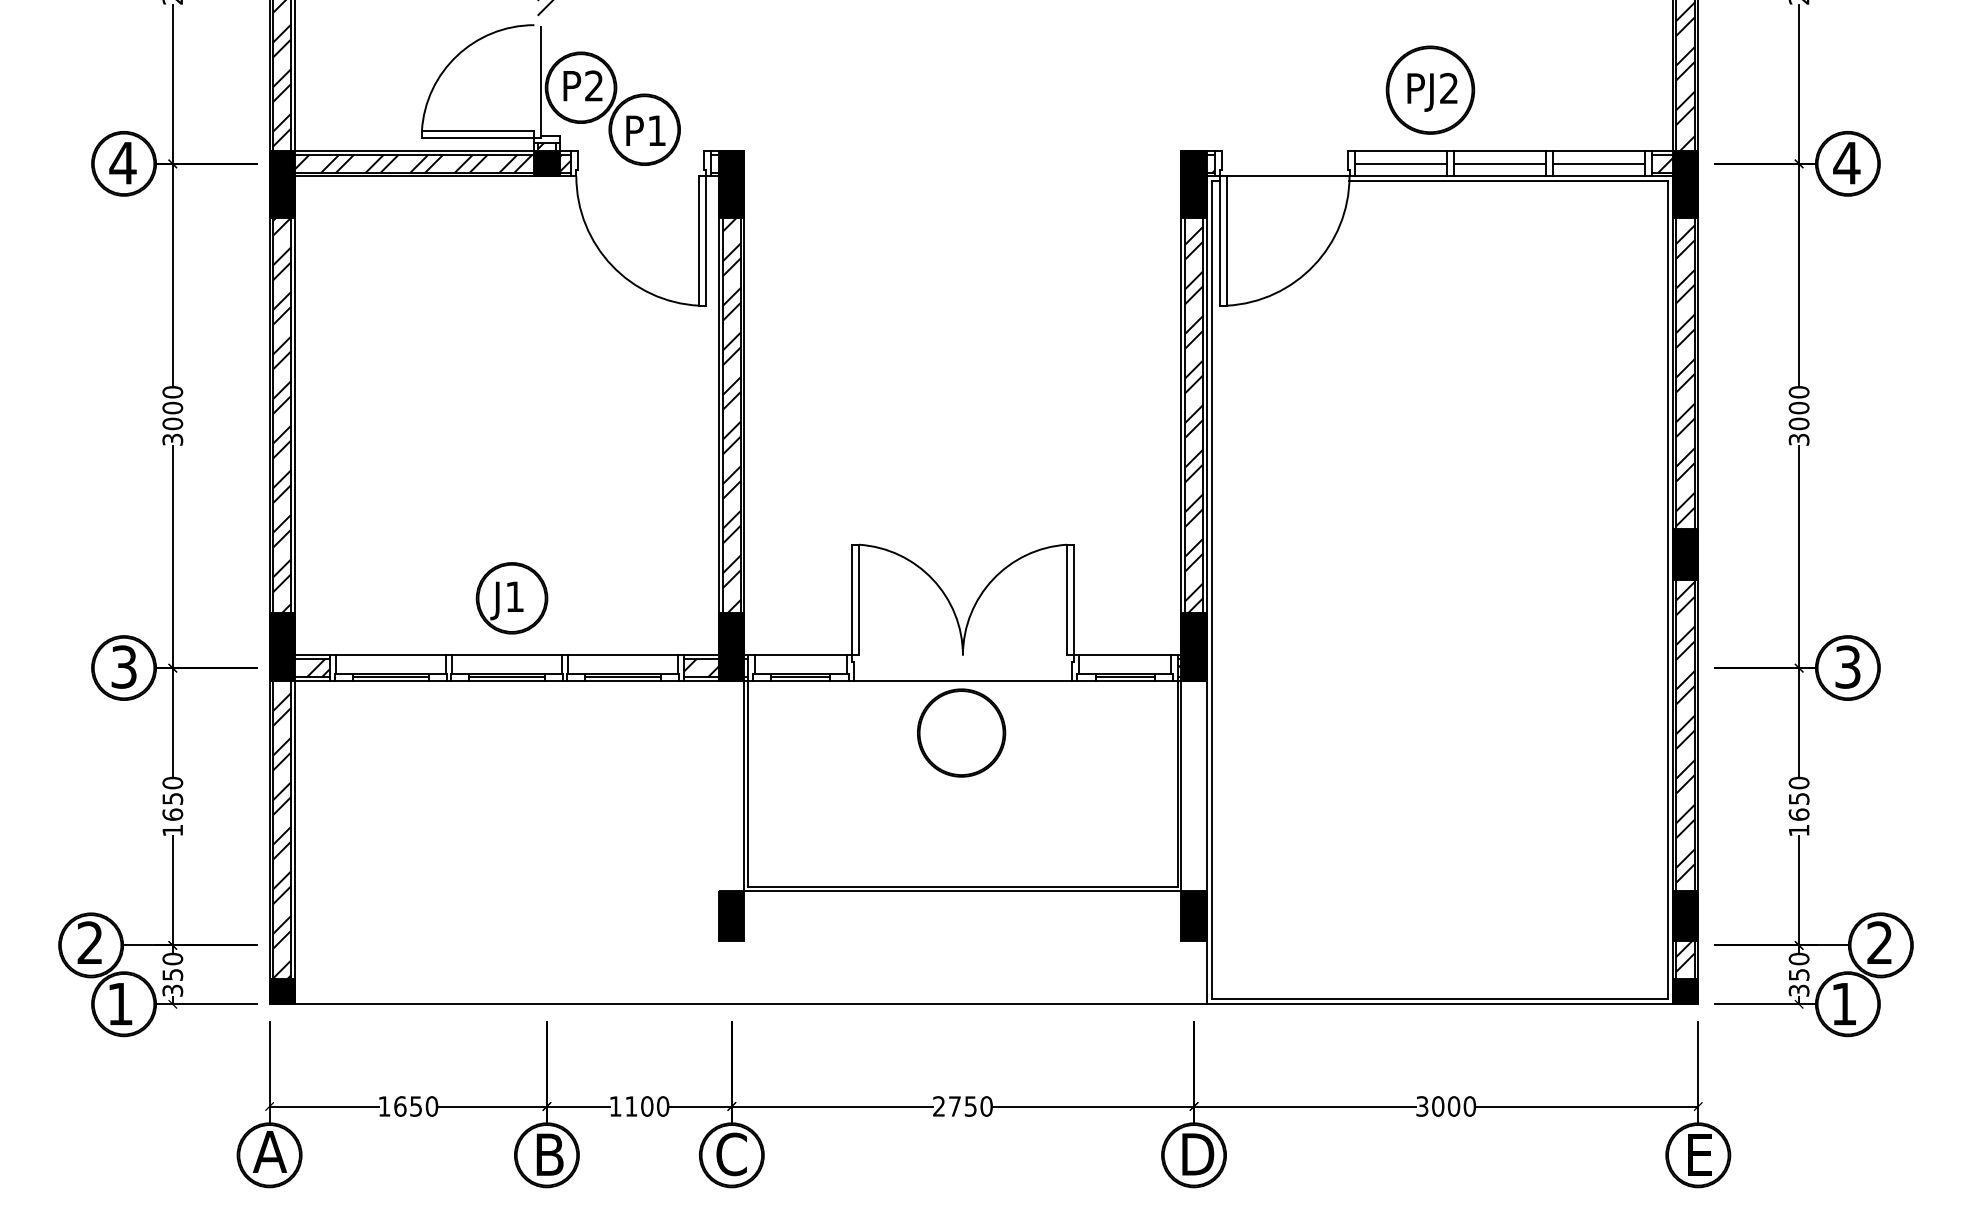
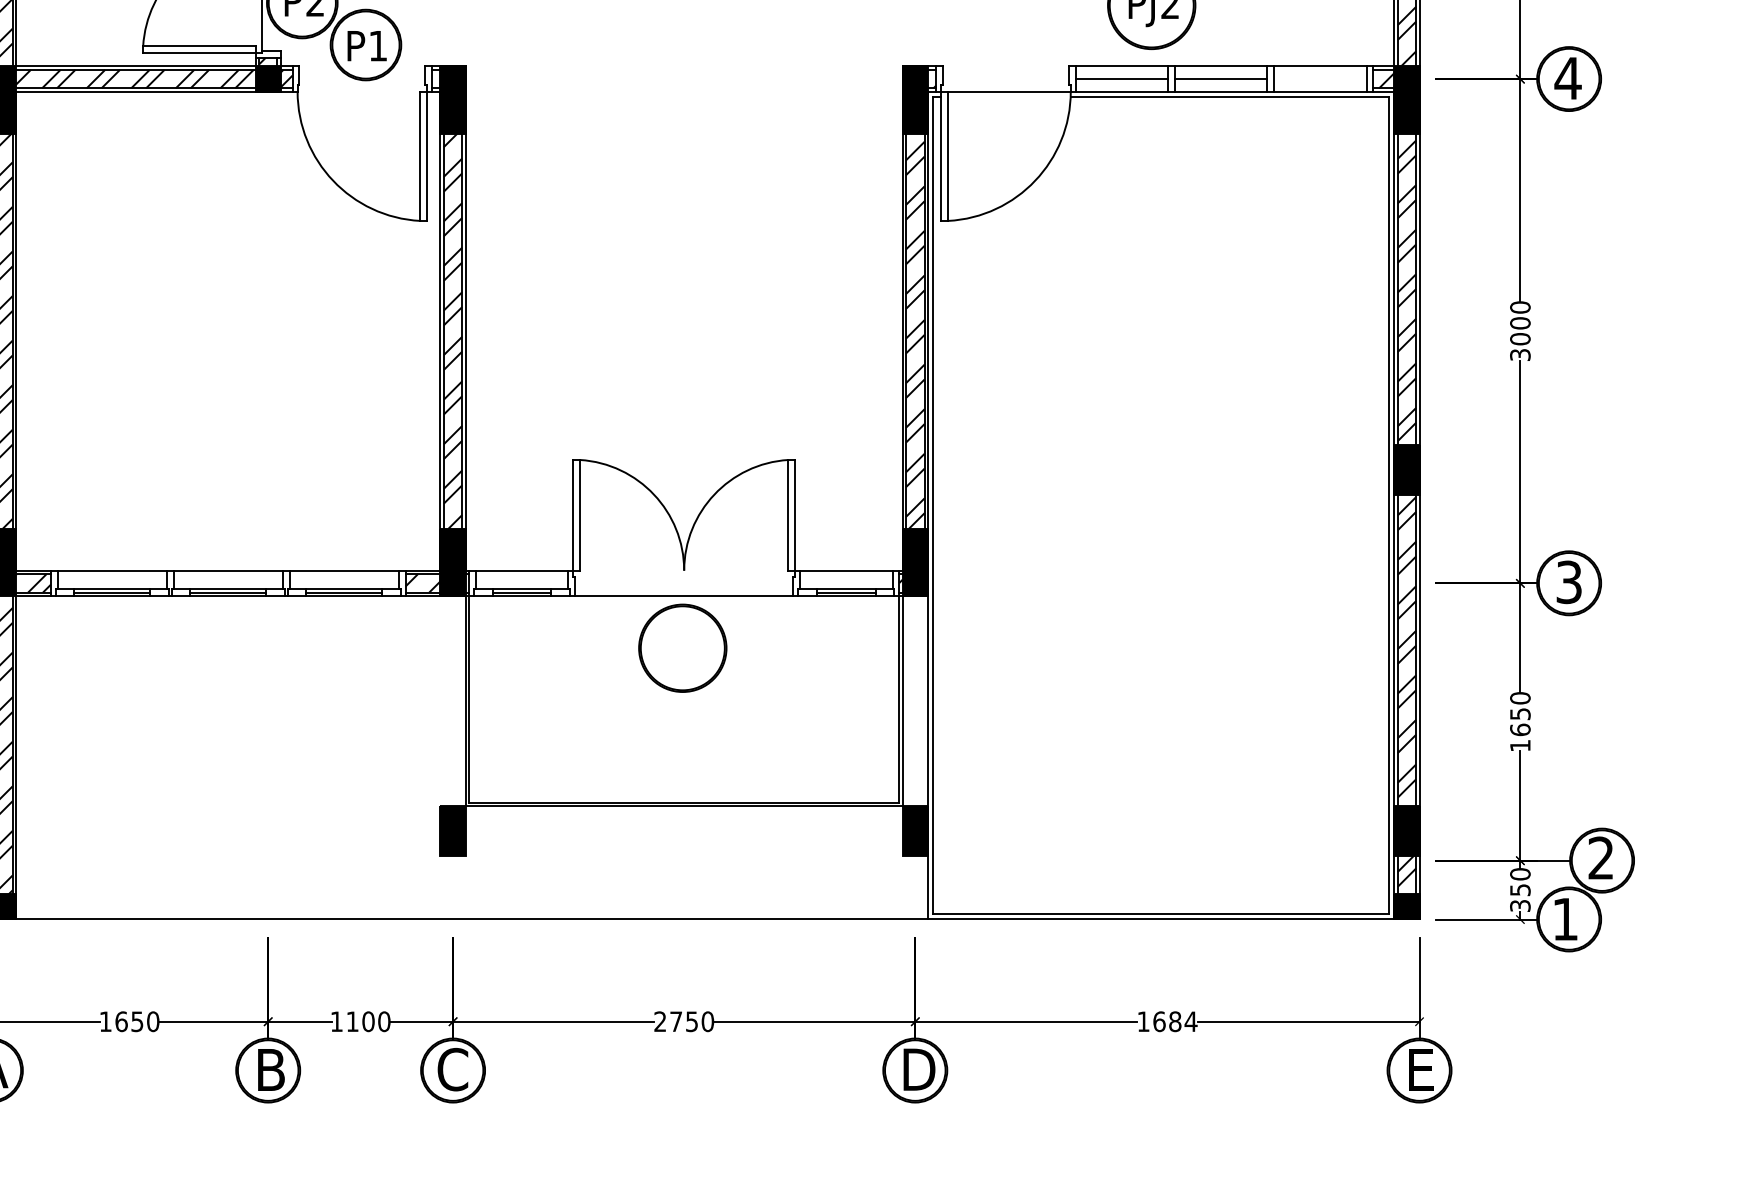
line: (1598, 163) -> (1319, 78), removed
part: (511, 598) -> (232, 513), removed
text: (1446, 1106) -> (1167, 1021), 3000 -> 1684

